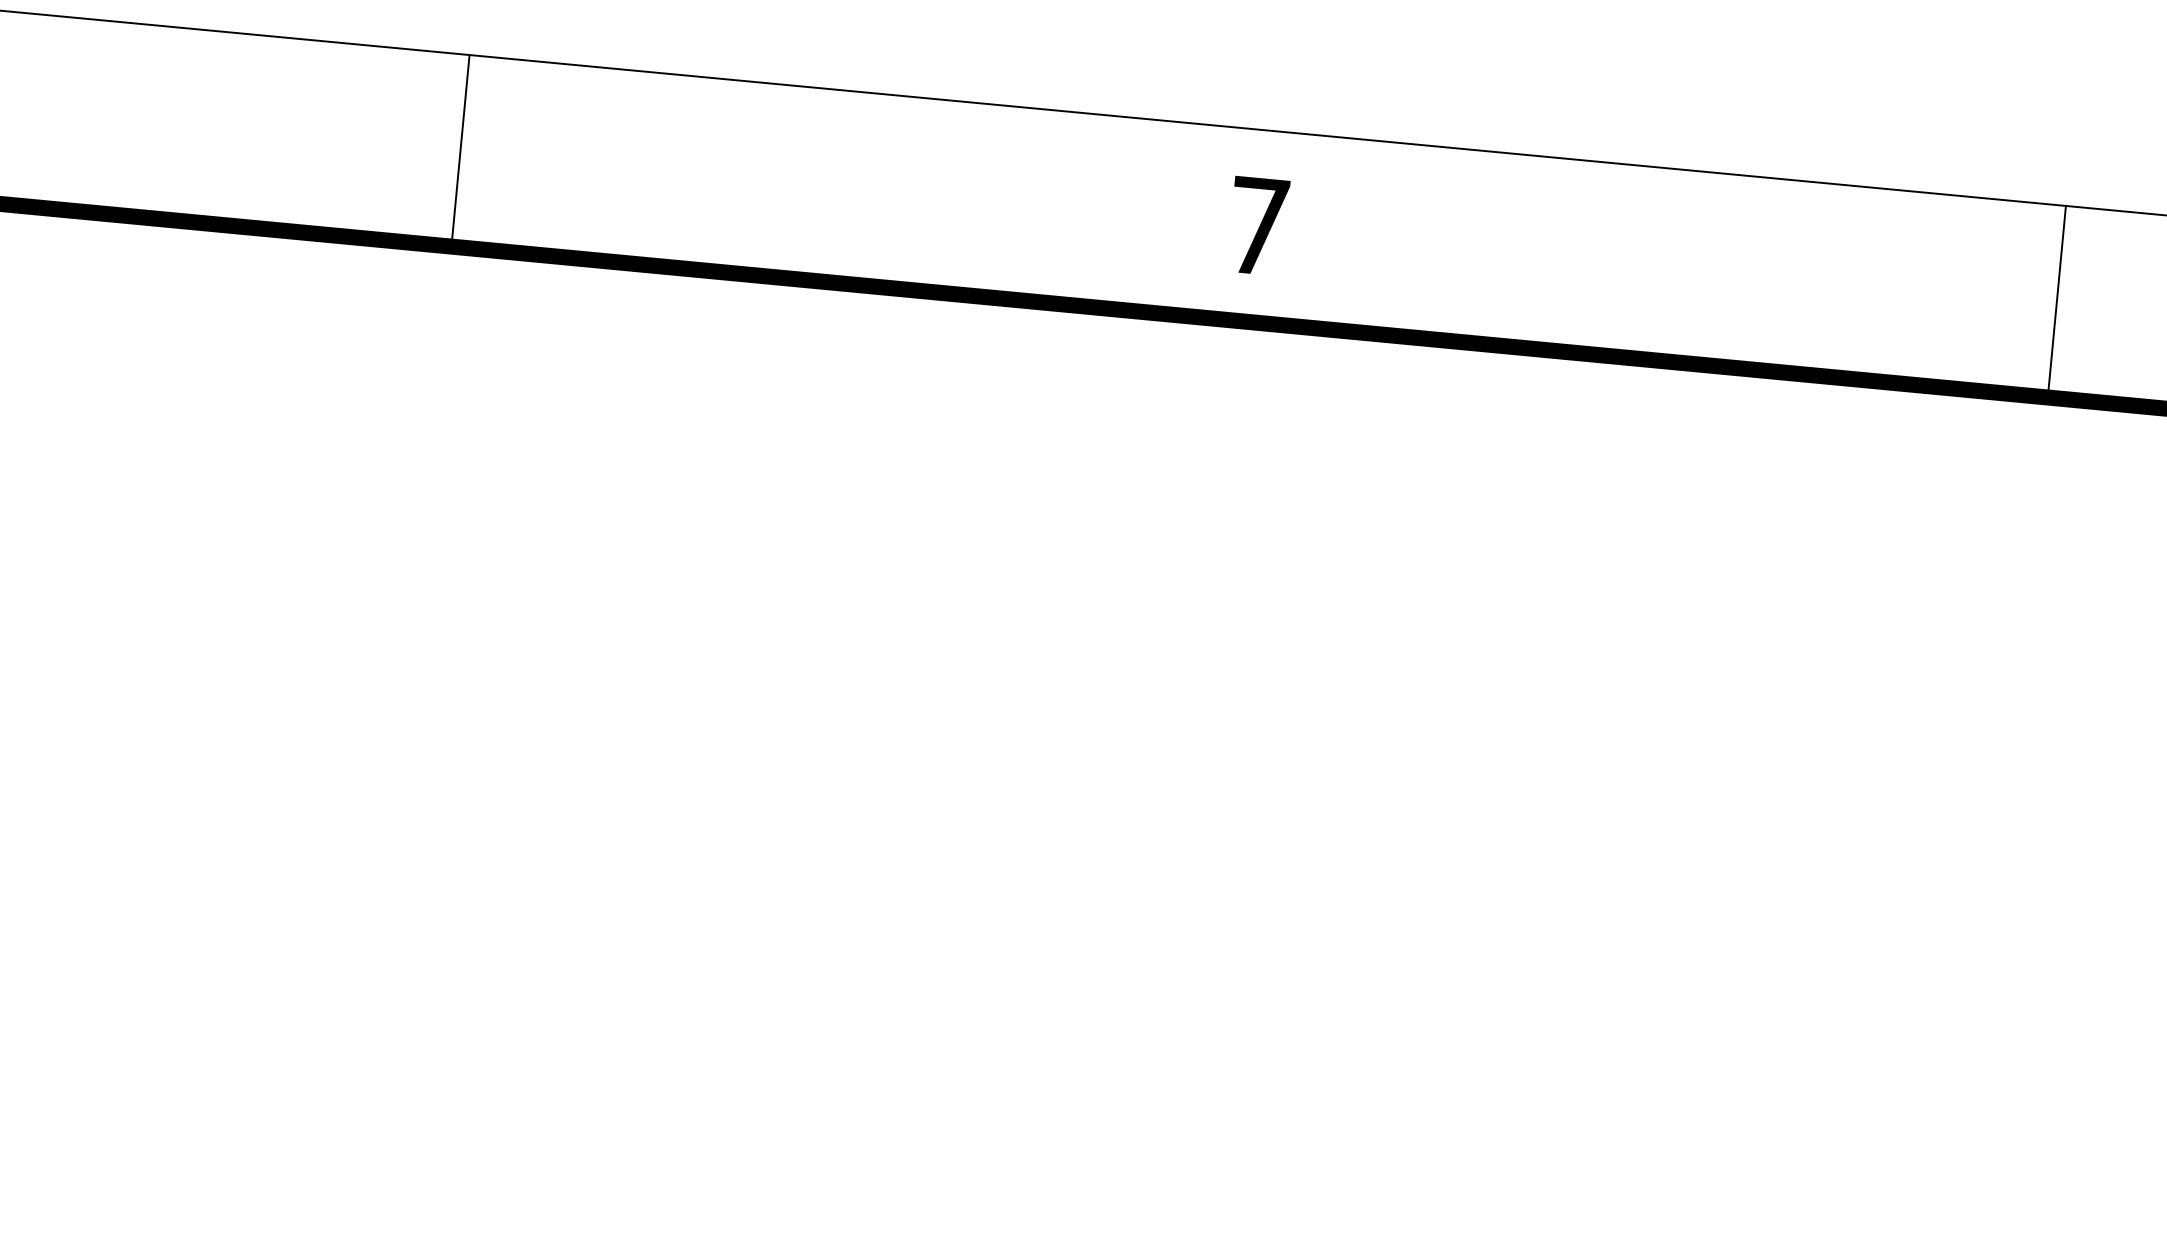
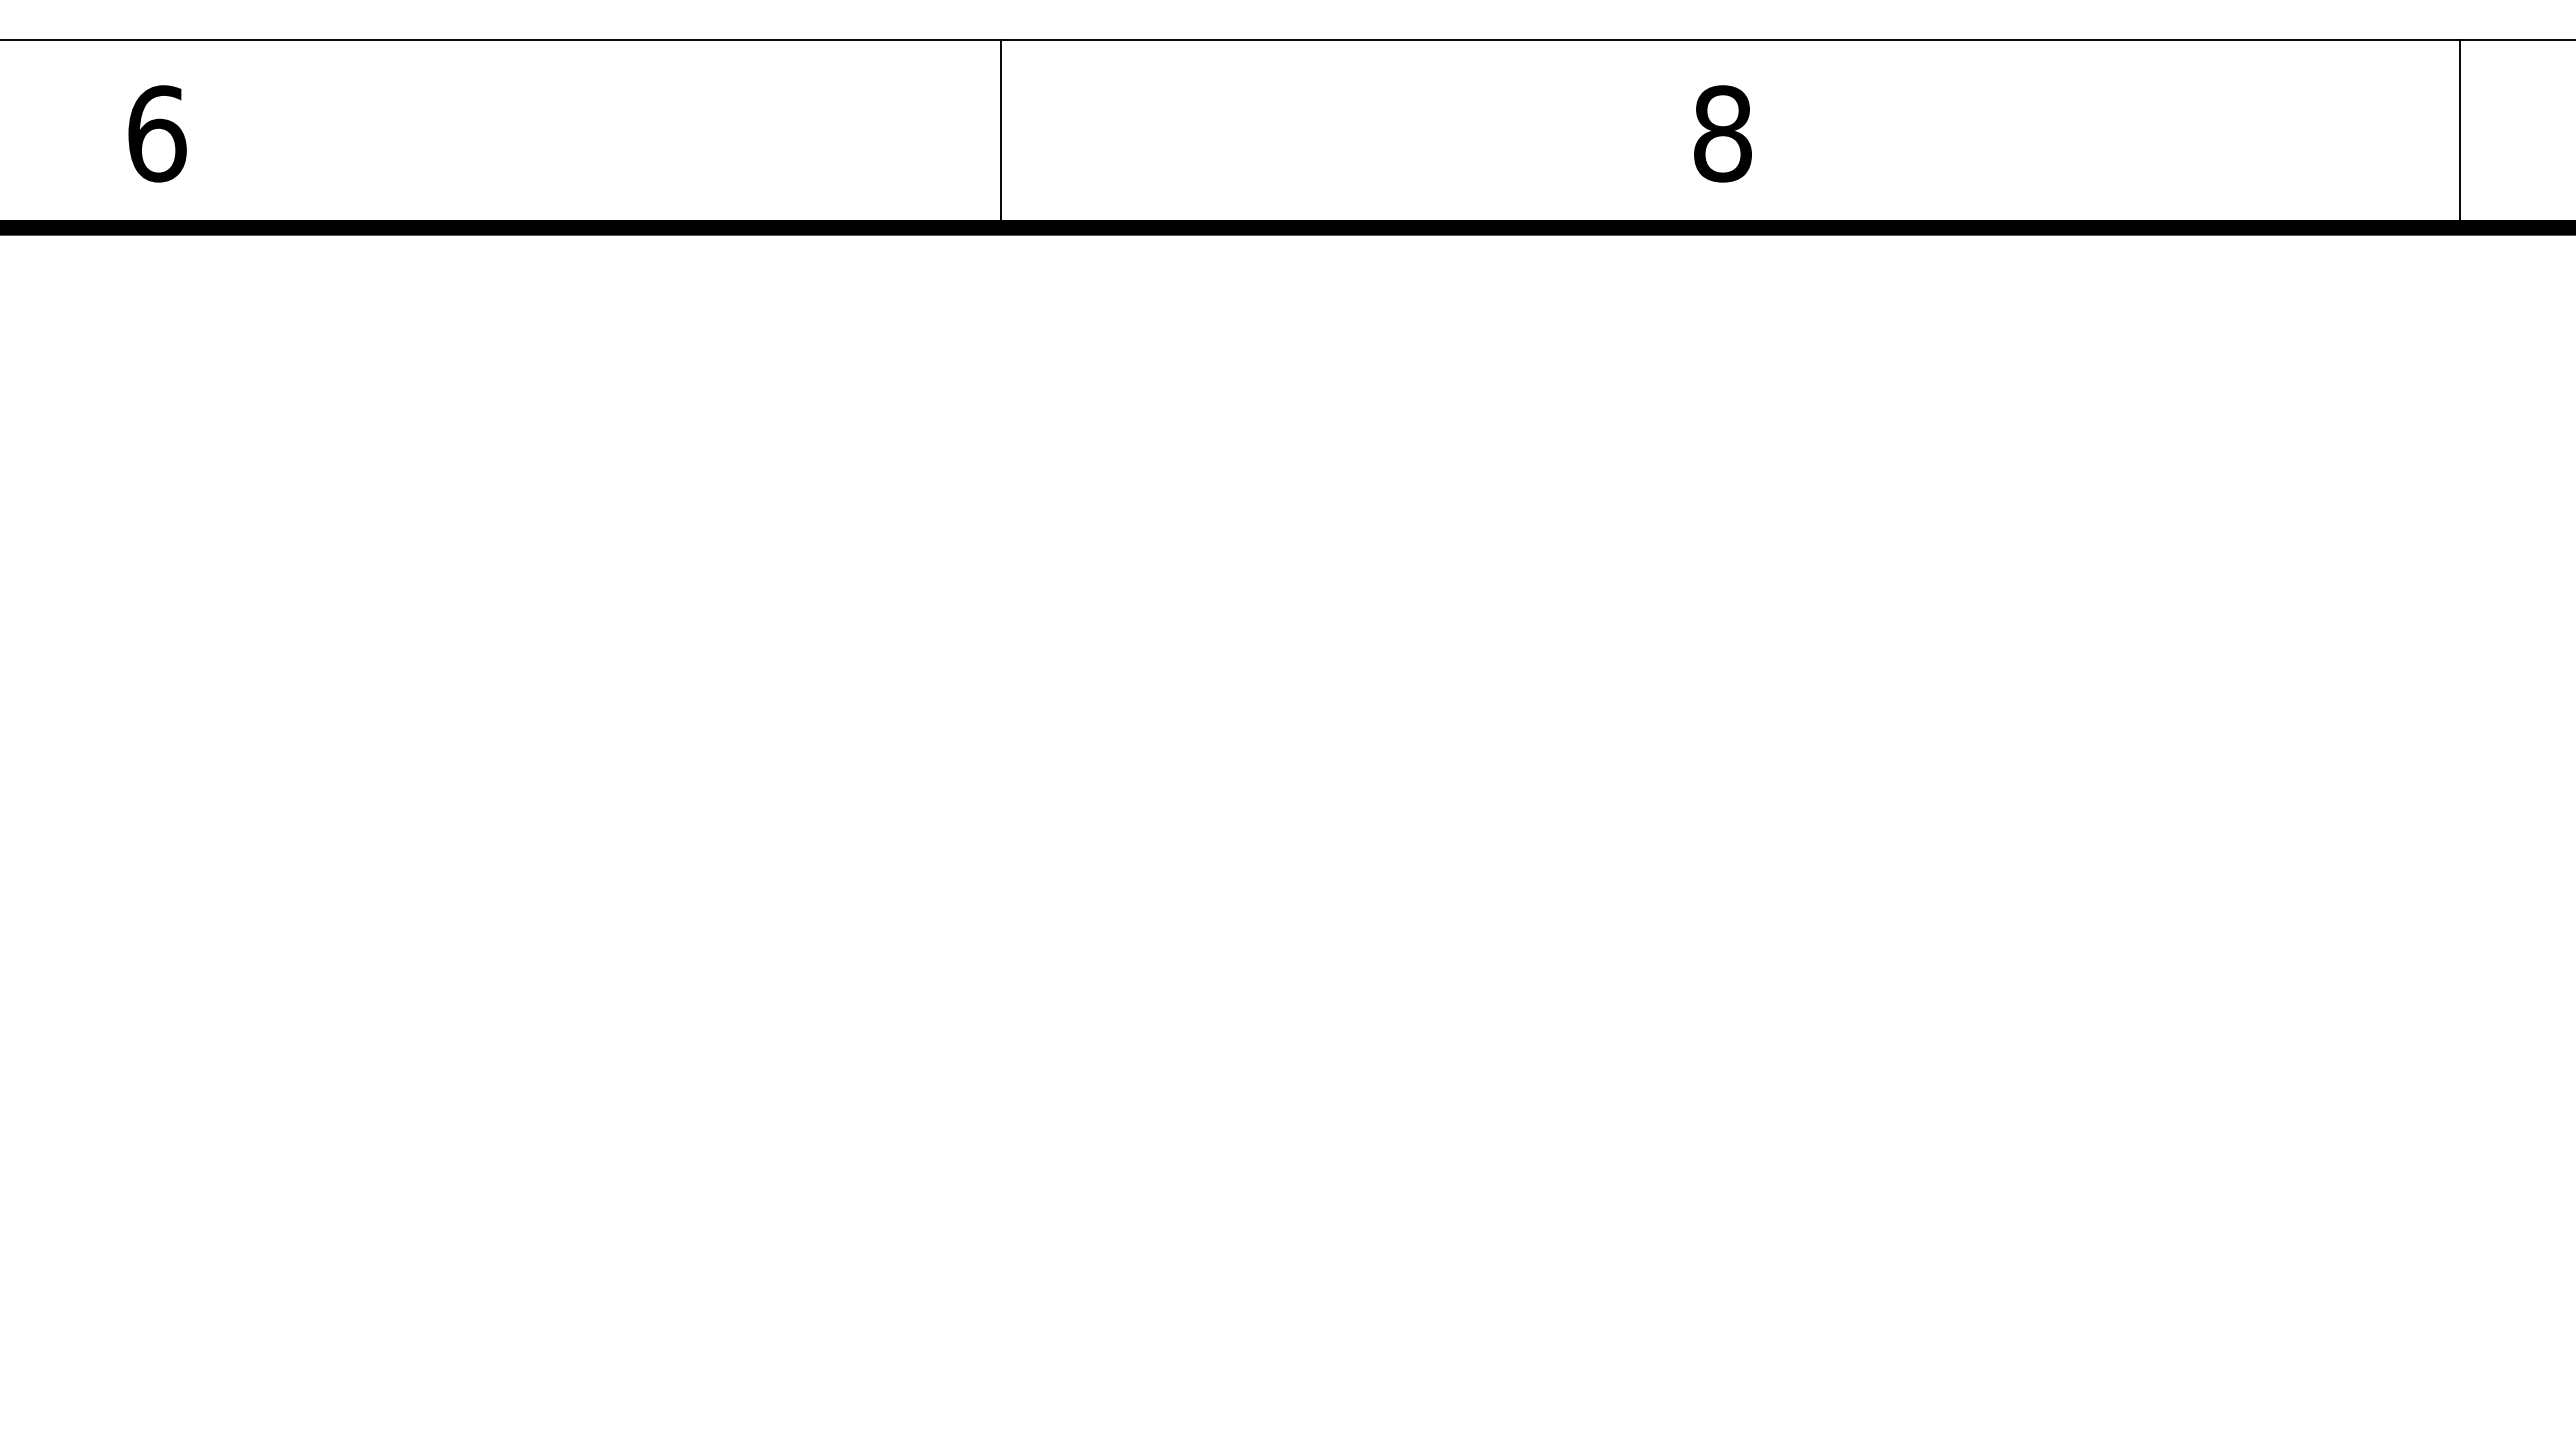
line: (460, 150) -> (1001, 133), moved
text: (1258, 225) -> (1722, 133), 7 -> 8
line: (2056, 301) -> (2459, 133), moved

